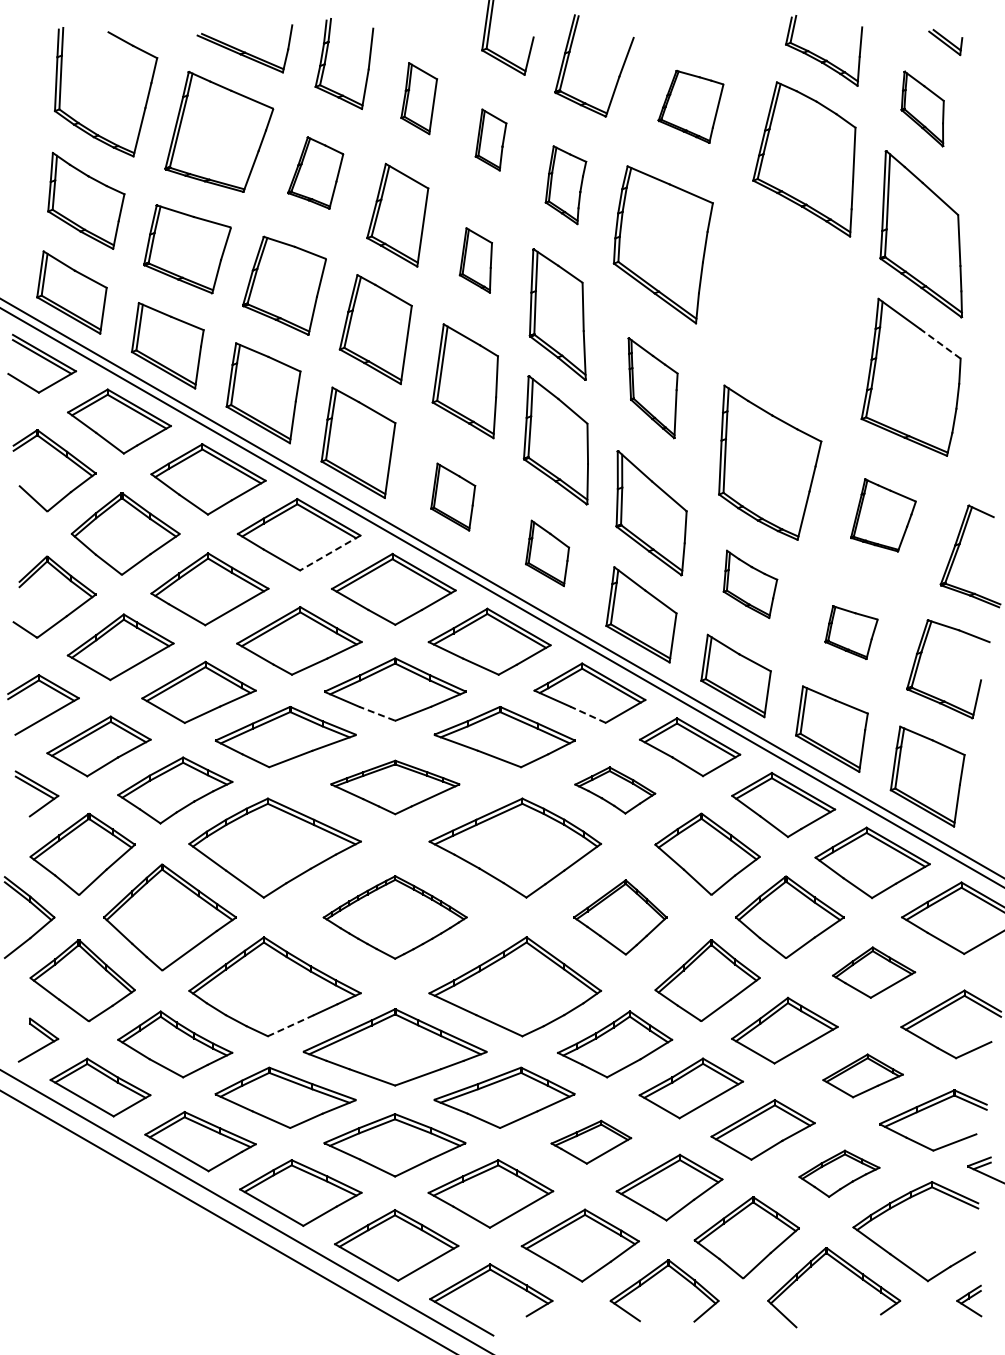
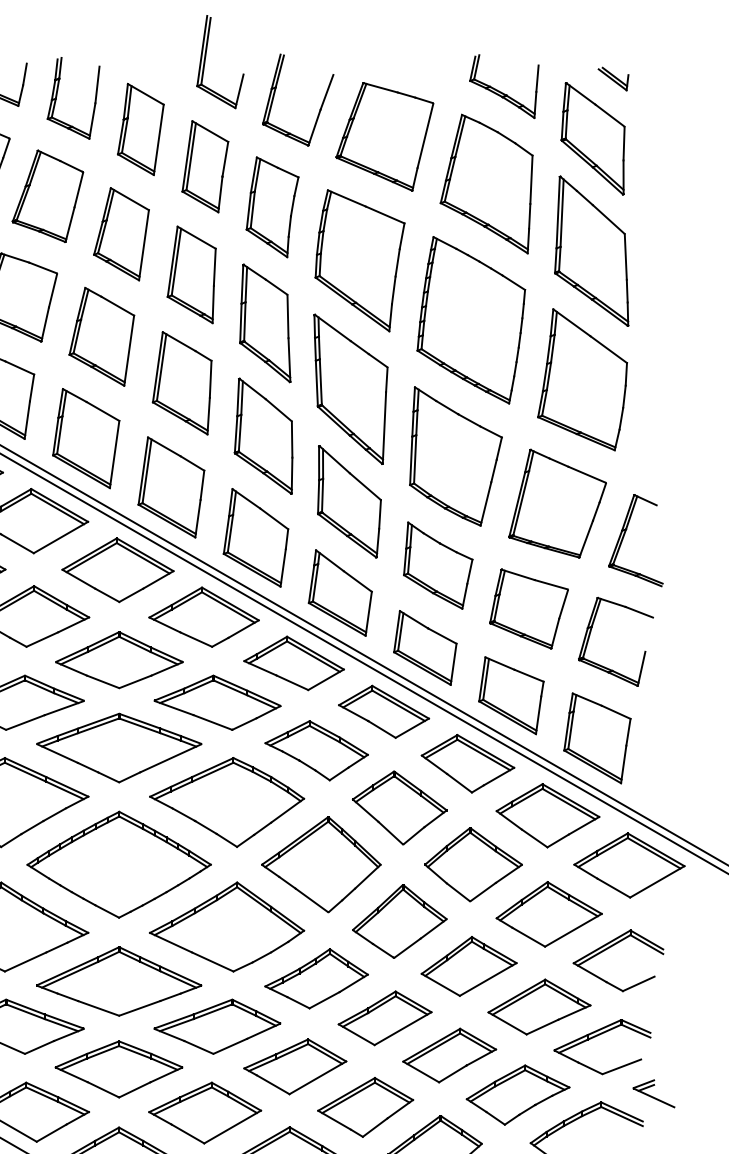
part: (418, 98) -> (140, 129), size x1.43
part: (690, 106) -> (384, 136), size x1.67
part: (922, 108) -> (592, 138), size x1.67
part: (490, 139) -> (204, 166), size x1.67
part: (315, 172) -> (47, 195), size x1.43
part: (565, 184) -> (272, 206), size x1.43
part: (475, 260) -> (191, 274), size x1.67
part: (787, 310) -> (471, 319), added
line: (939, 343) -> (608, 349), dashed -> solid
part: (652, 388) -> (350, 389), size x1.67
part: (452, 496) -> (170, 486), size x1.67
part: (883, 515) -> (557, 503), size x1.67
line: (330, 553) -> (61, 537), dashed -> solid
part: (547, 553) -> (255, 537), size x1.67
part: (750, 584) -> (438, 565), size x1.43
part: (851, 632) -> (528, 608), size x1.67
line: (376, 713) -> (102, 681), dashed -> solid
line: (587, 714) -> (291, 682), dashed -> solid
part: (395, 787) -> (119, 748), size x1.43
part: (615, 790) -> (317, 750), size x1.43
part: (395, 917) -> (119, 864), size x1.43
part: (620, 917) -> (321, 864), size x1.43
part: (873, 972) -> (548, 914), size x1.43
line: (290, 1025) -> (25, 961), dashed -> solid
part: (862, 1075) -> (538, 1006), size x1.43
part: (591, 1141) -> (295, 1065), size x1.43
part: (839, 1173) -> (518, 1094), size x1.43

